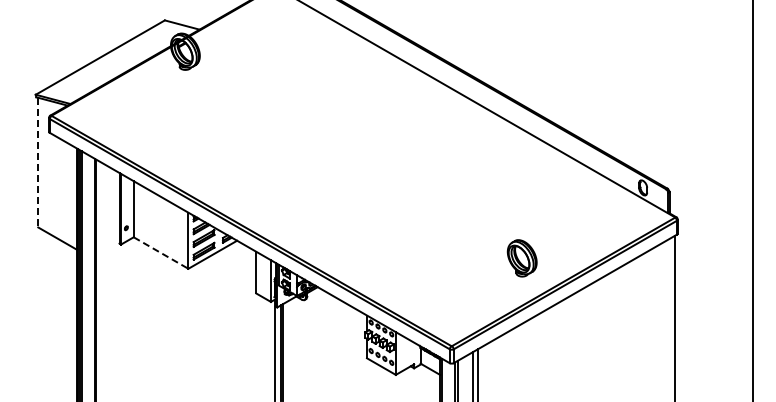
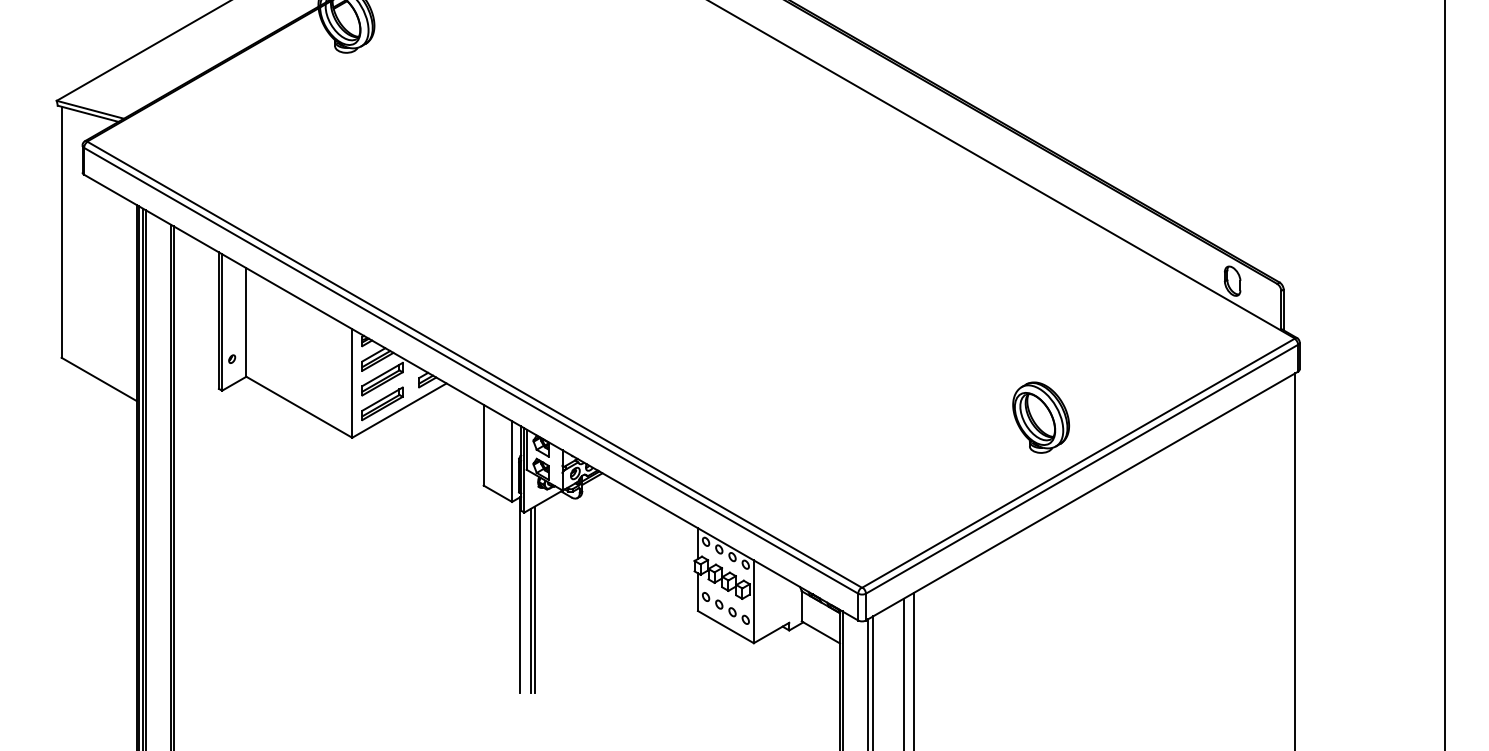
line: (38, 162) -> (62, 231), dashed -> solid
line: (161, 253) -> (300, 408), dashed -> solid
part: (521, 258) -> (1039, 417), moved

